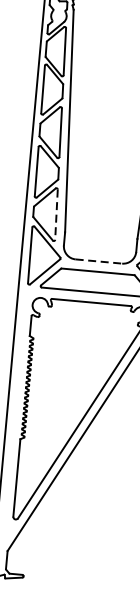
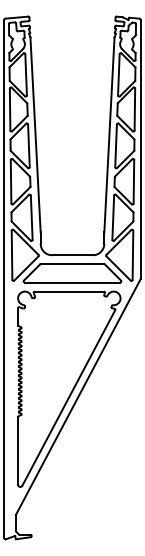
line: (56, 215) -> (31, 218), dashed -> solid
line: (100, 261) -> (73, 255), dashed -> solid

